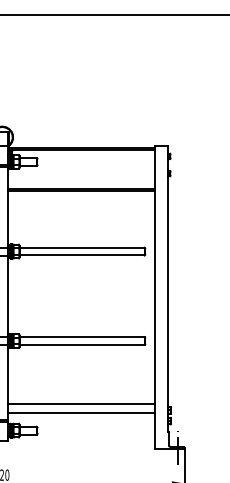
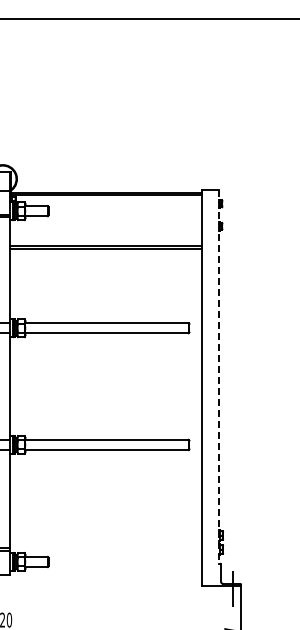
line: (167, 288) -> (218, 376), solid -> dashed
line: (81, 404) -> (106, 527), removed
line: (81, 412) -> (106, 538), removed

